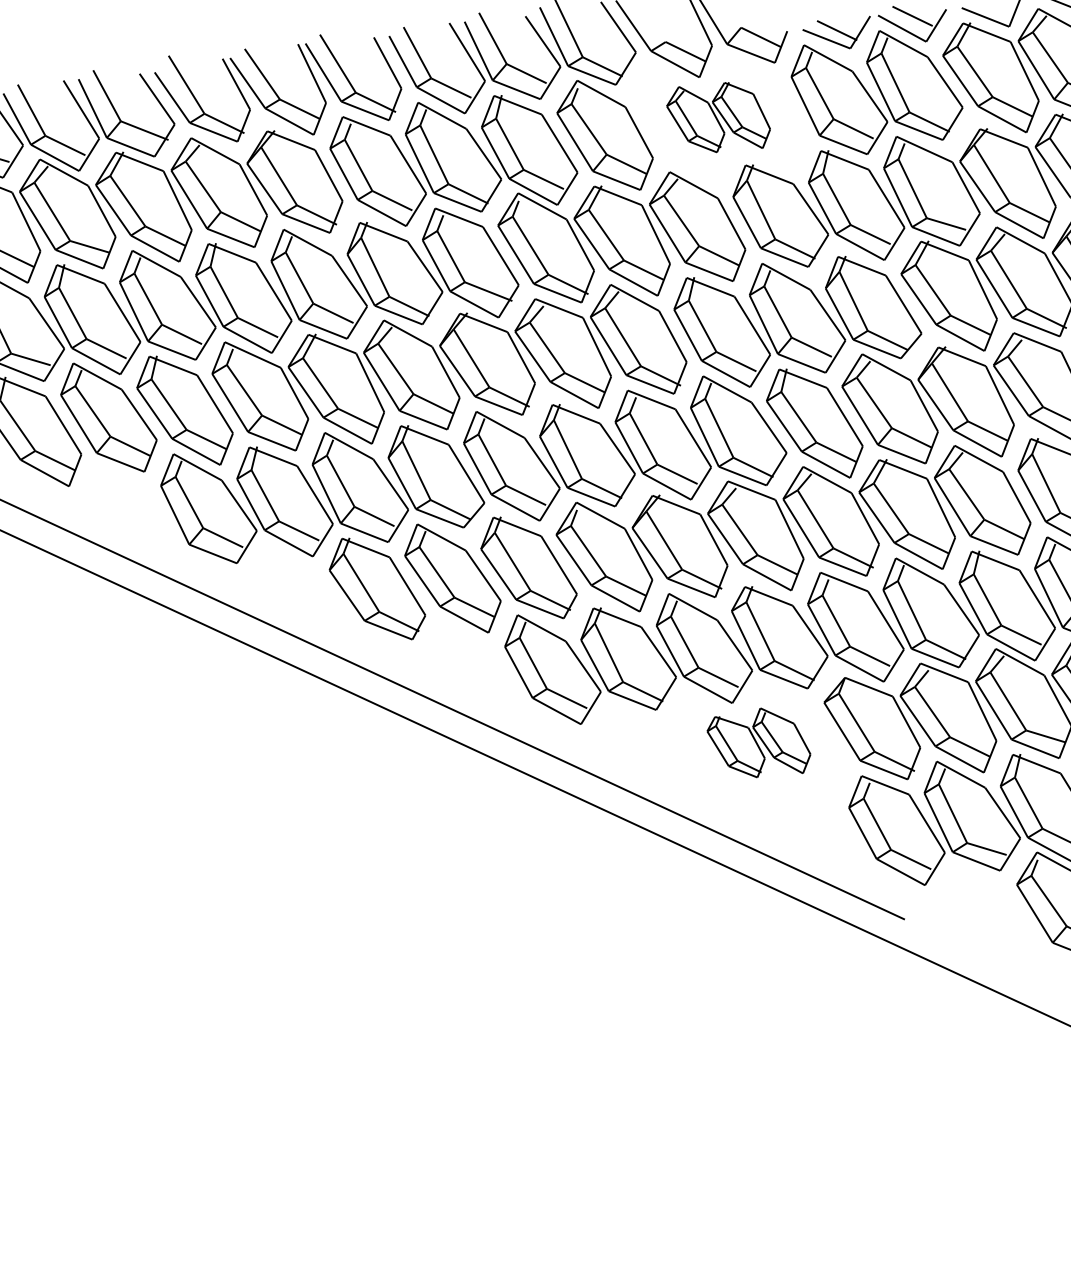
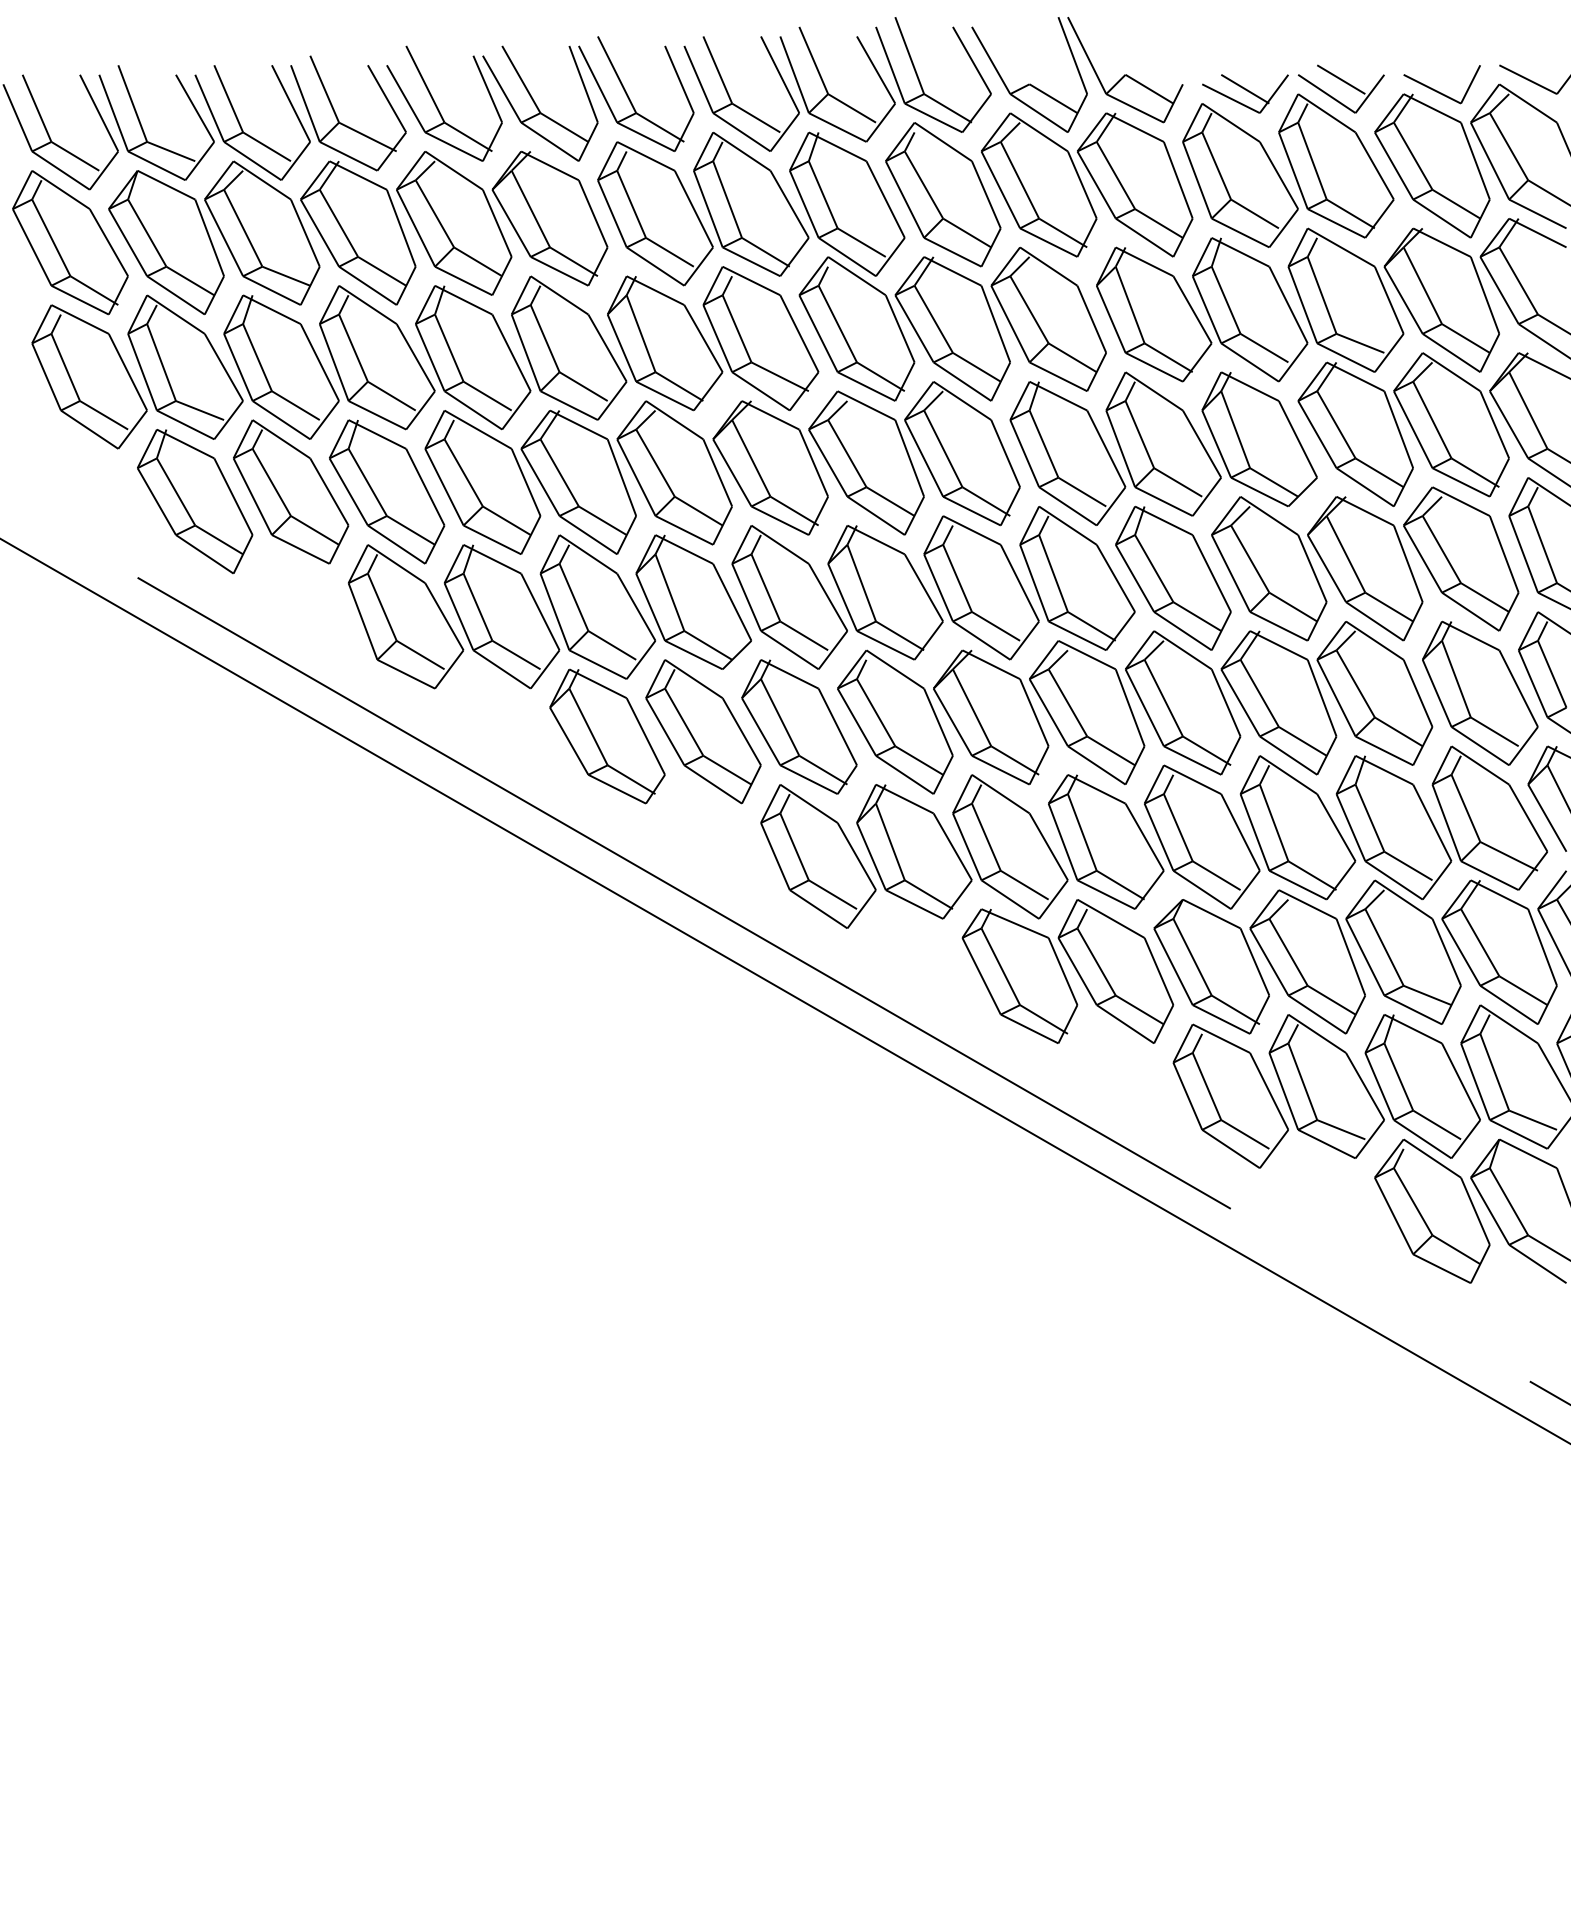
part: (718, 117) -> (1087, 184), size x1.67
part: (758, 742) -> (1067, 971), size x1.67

